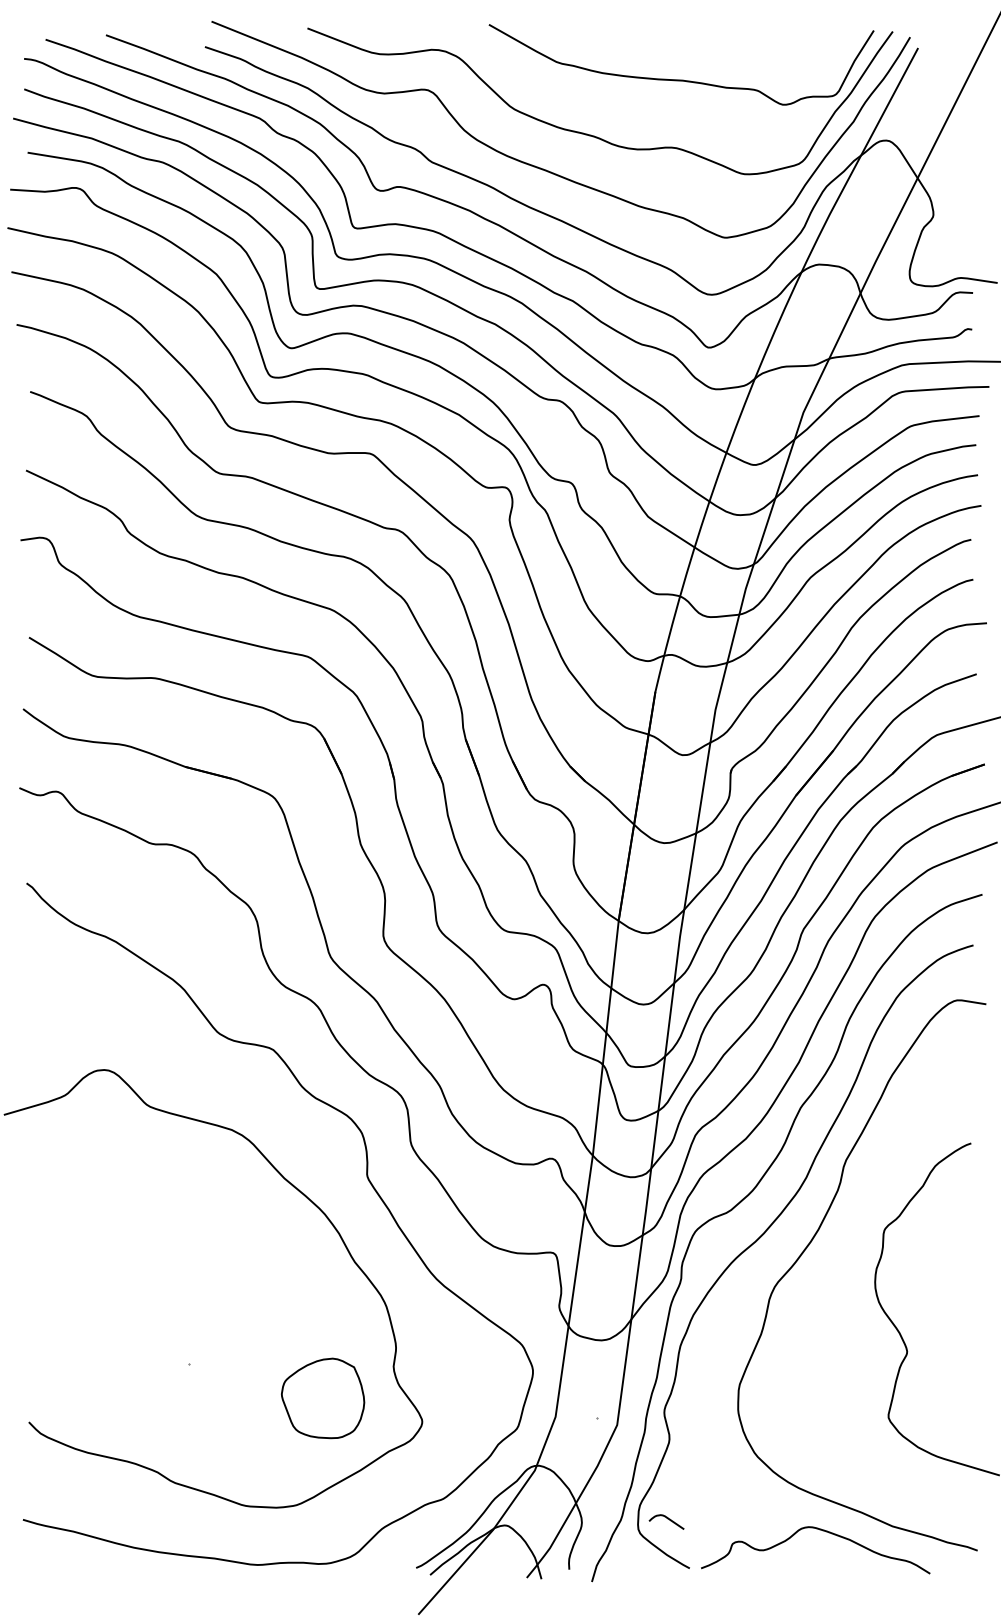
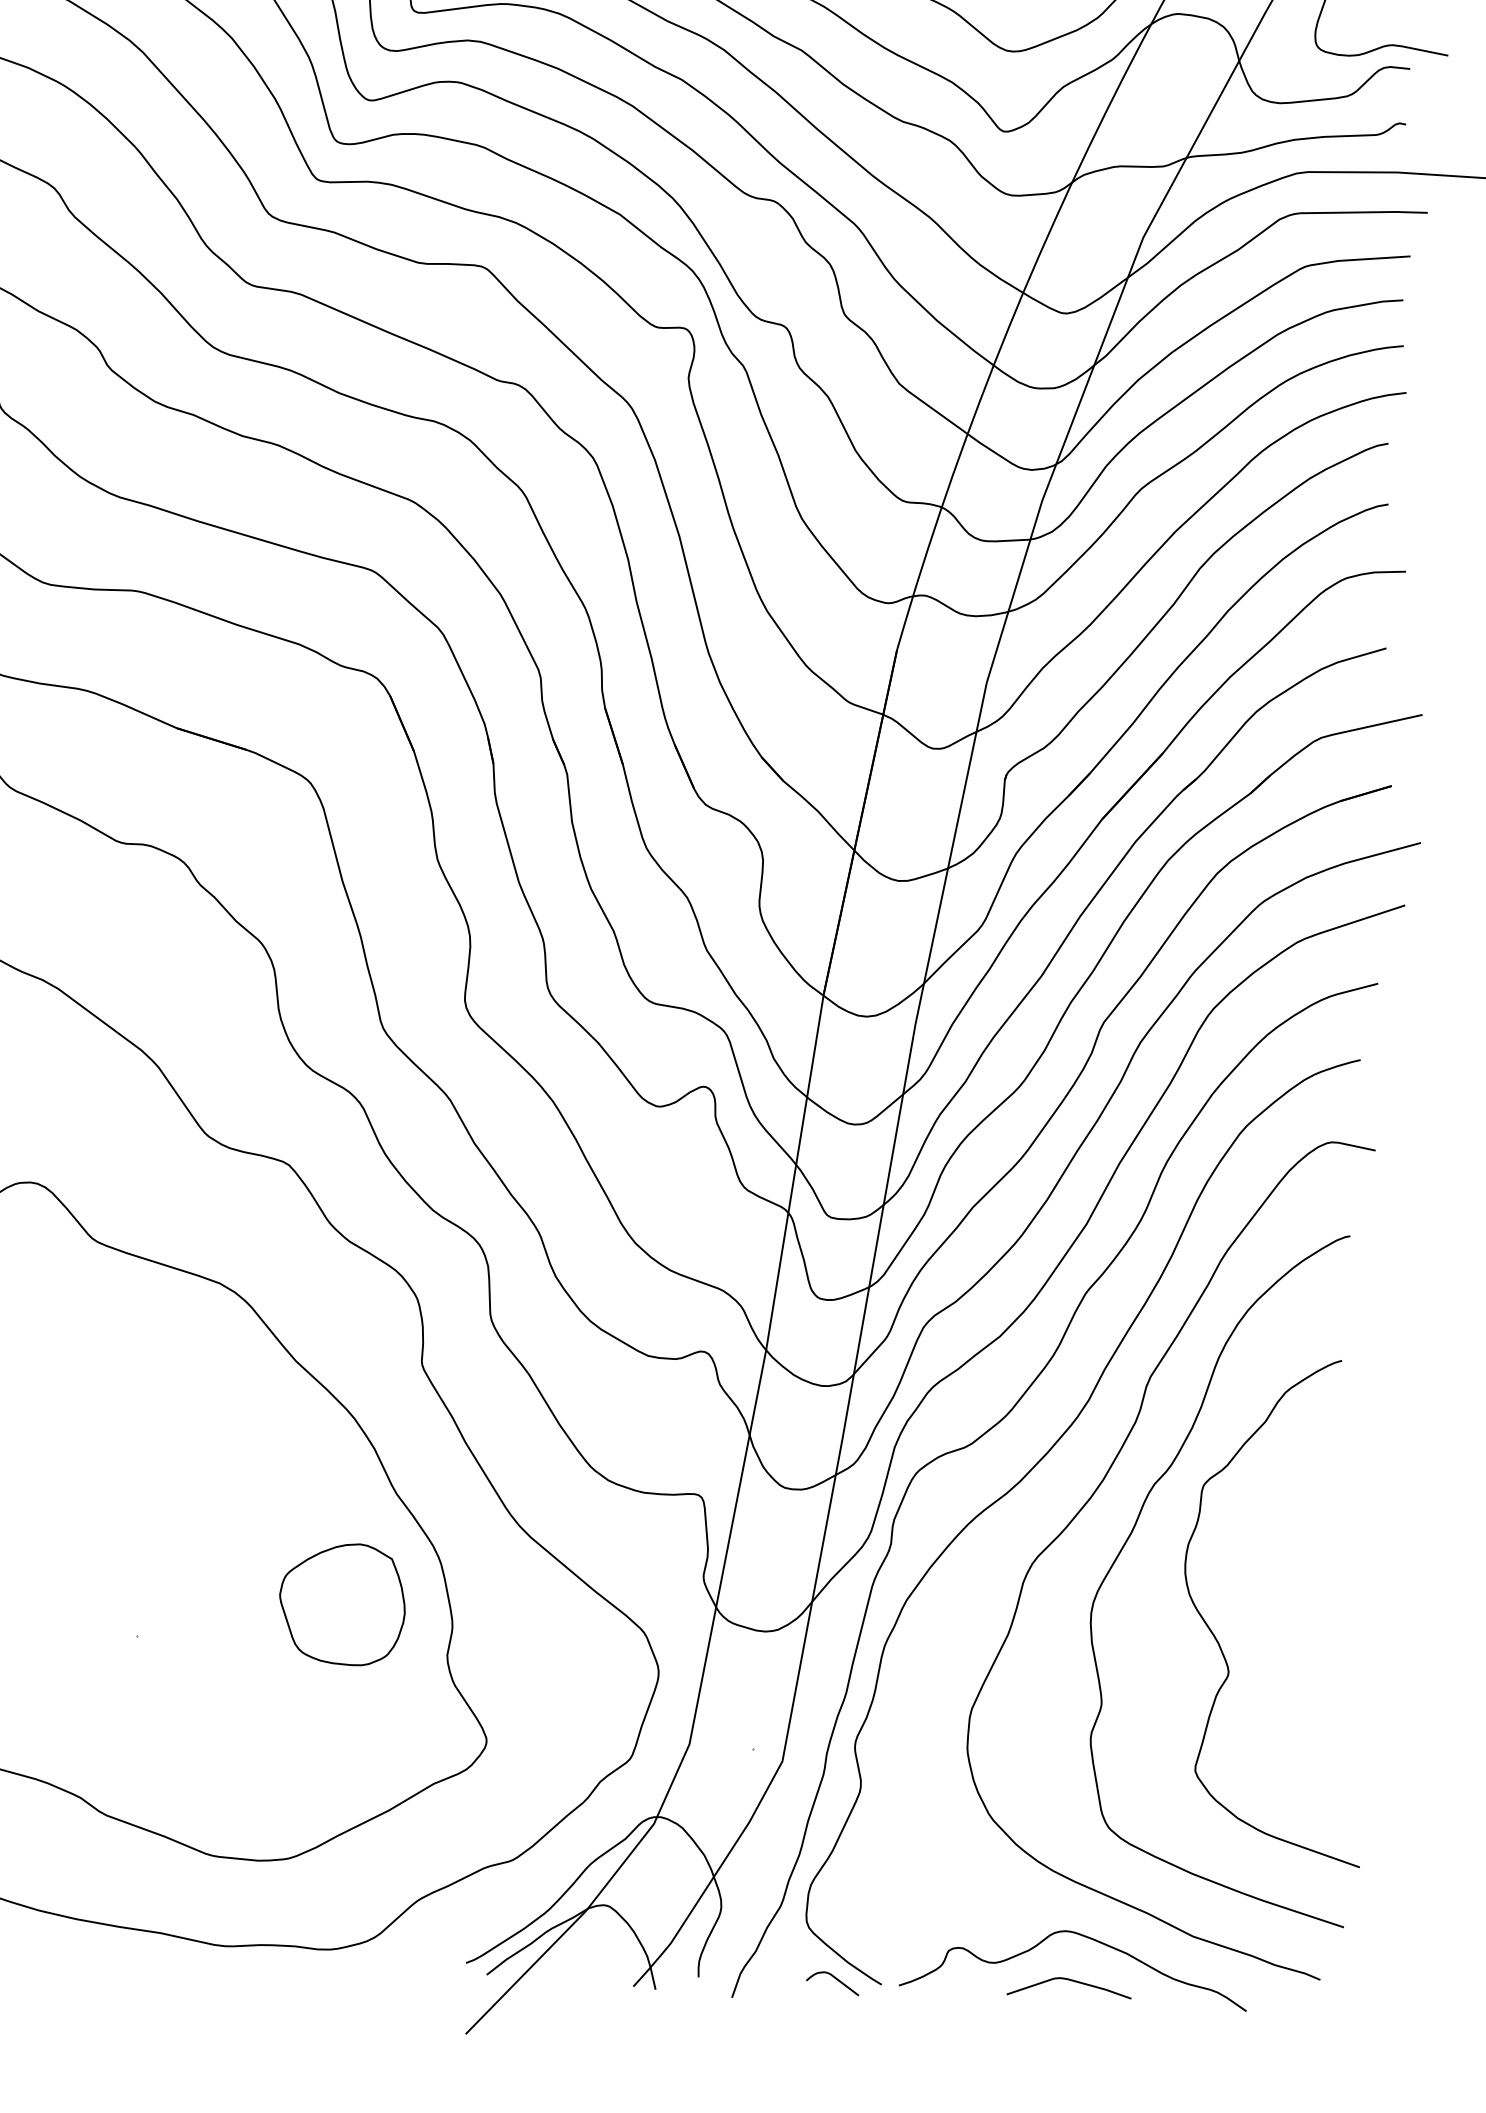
curve: (840, 1262) -> (1134, 1531), added
part: (323, 1398) -> (343, 1604), moved
curve: (667, 1519) -> (834, 1979), moved
curve: (814, 1560) -> (1071, 1982), added

